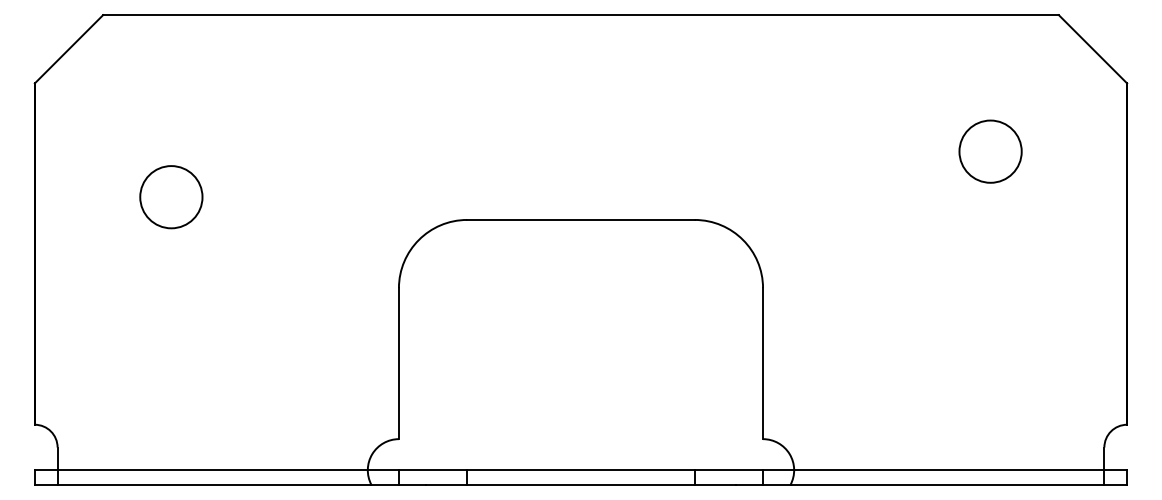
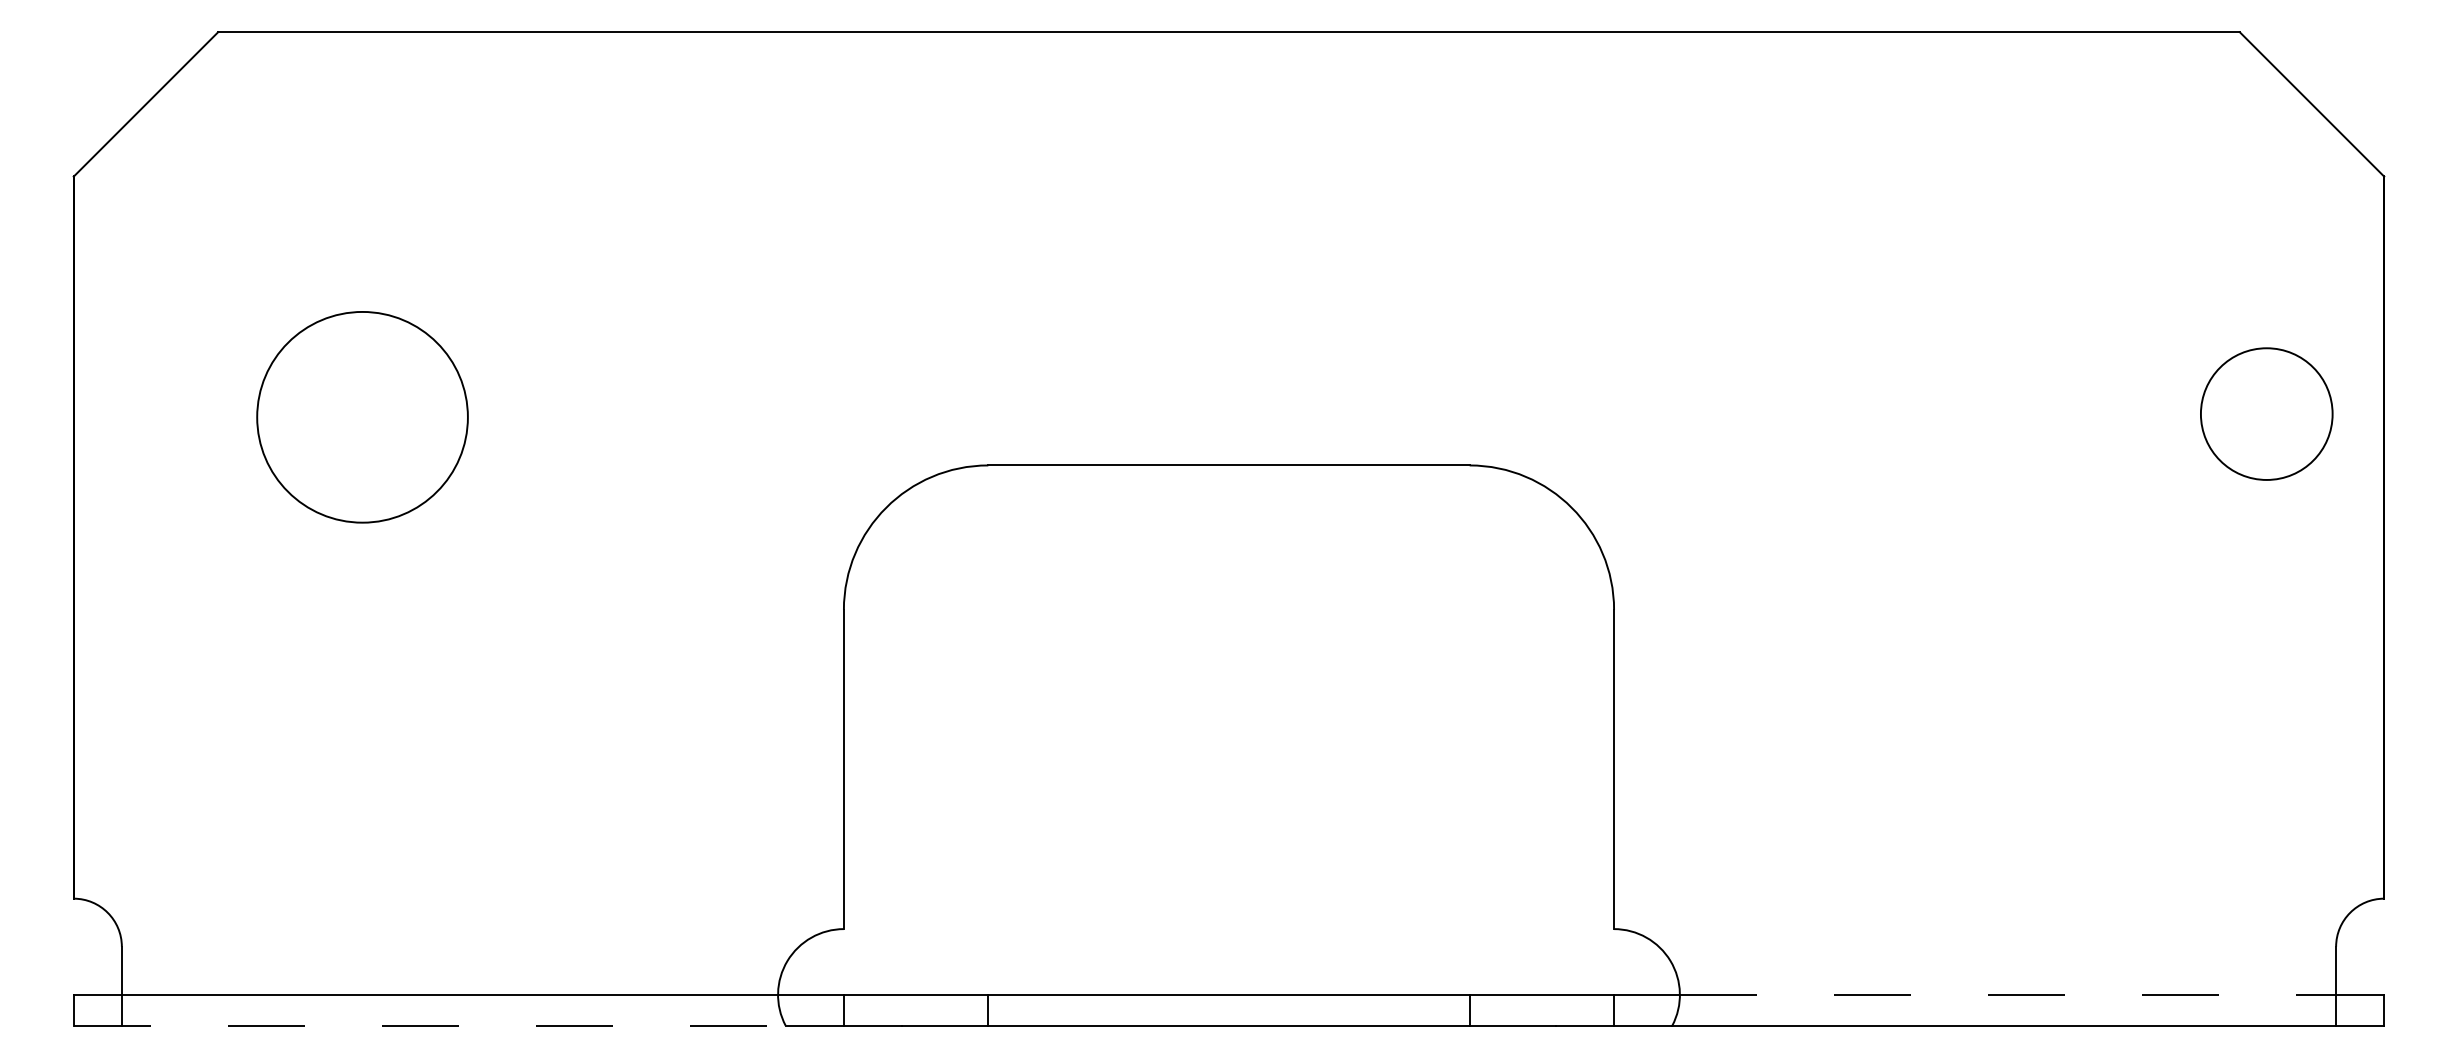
circle: (990, 151) -> (2266, 413), moved
circle: (171, 197) -> (362, 417), size x1.6
line: (949, 470) -> (2008, 995), solid -> dashed
line: (203, 484) -> (430, 1025), solid -> dashed

